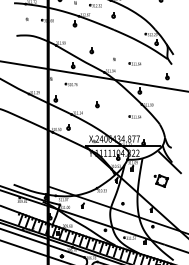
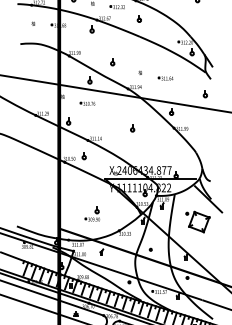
part: (97, 104) -> (132, 128), moved
part: (134, 116) -> (165, 143), removed
part: (74, 174) -> (91, 213), added
part: (161, 180) -> (197, 221), size x1.43

